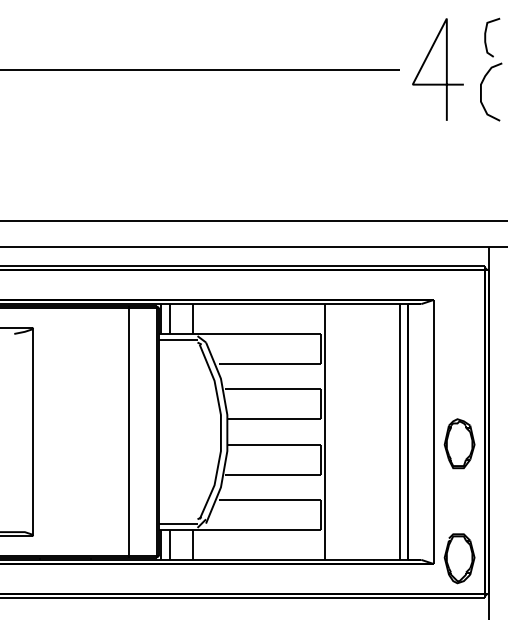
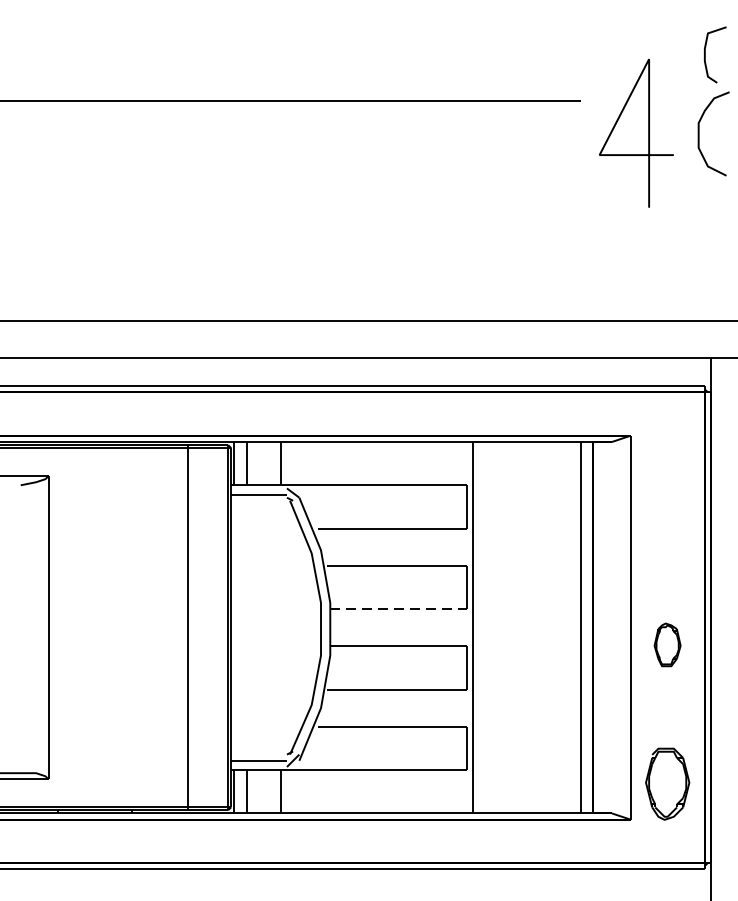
line: (446, 69) -> (648, 133), moved
line: (274, 419) -> (398, 609), solid -> dashed
part: (459, 443) -> (667, 644), size x0.6
part: (459, 558) -> (667, 783), moved

